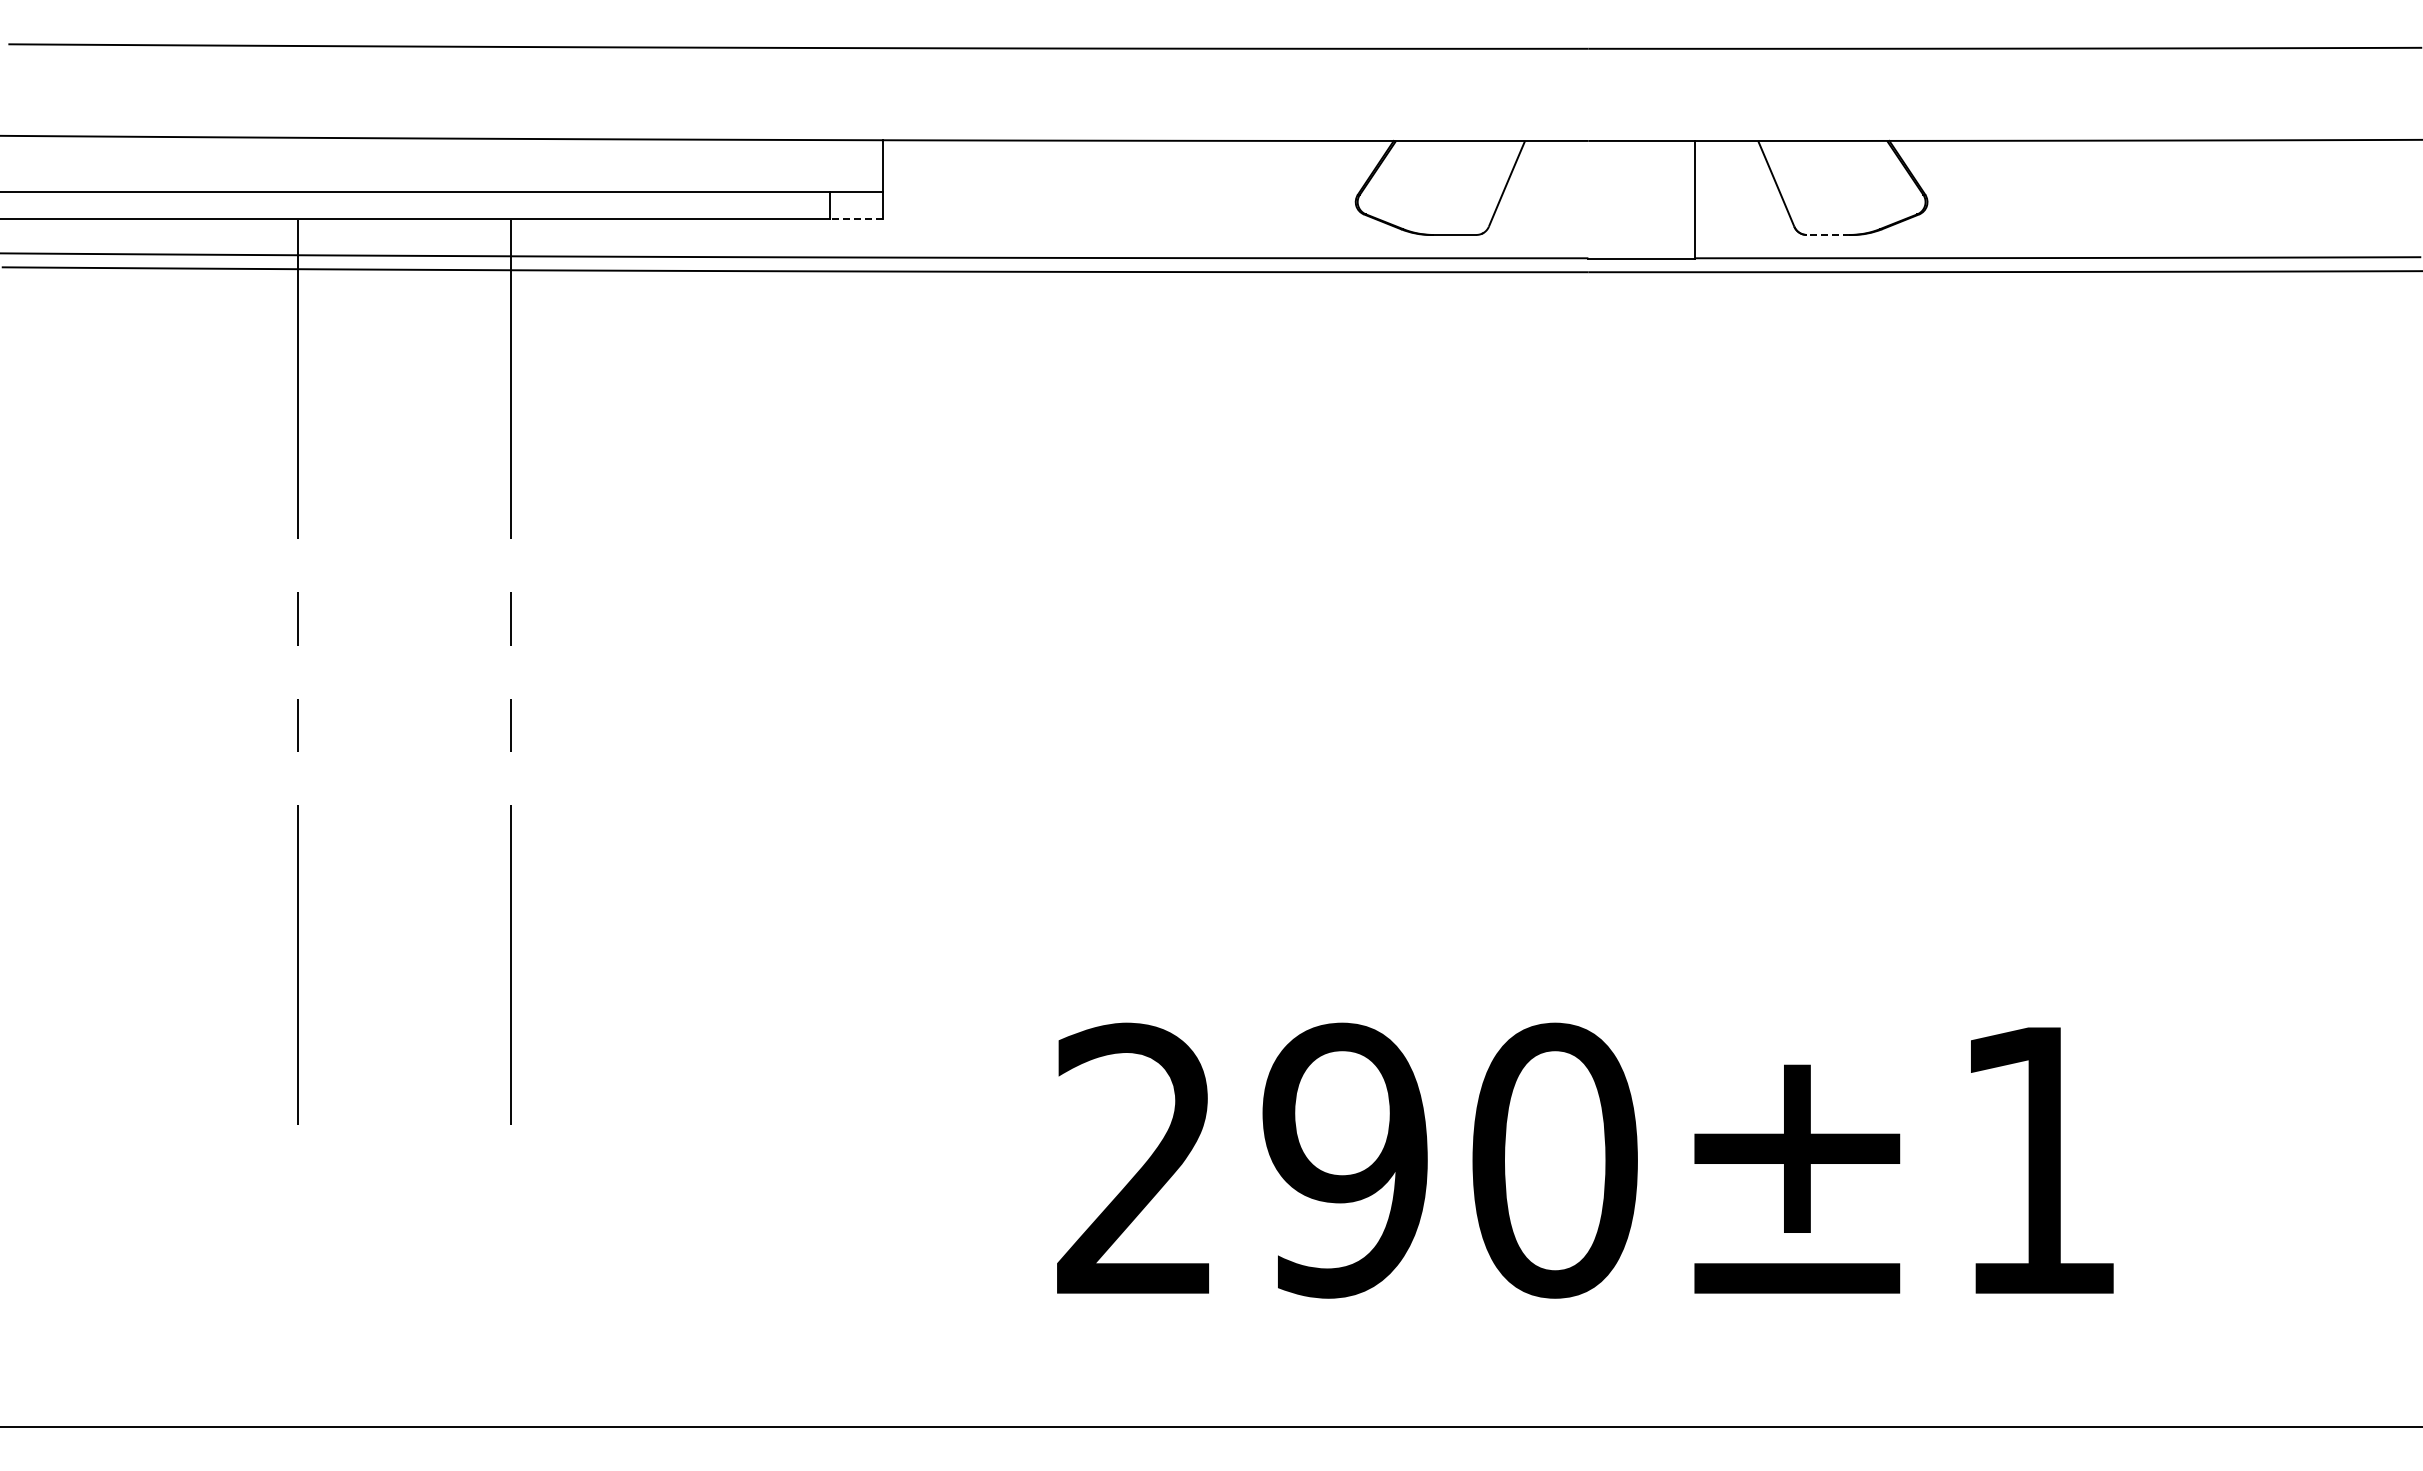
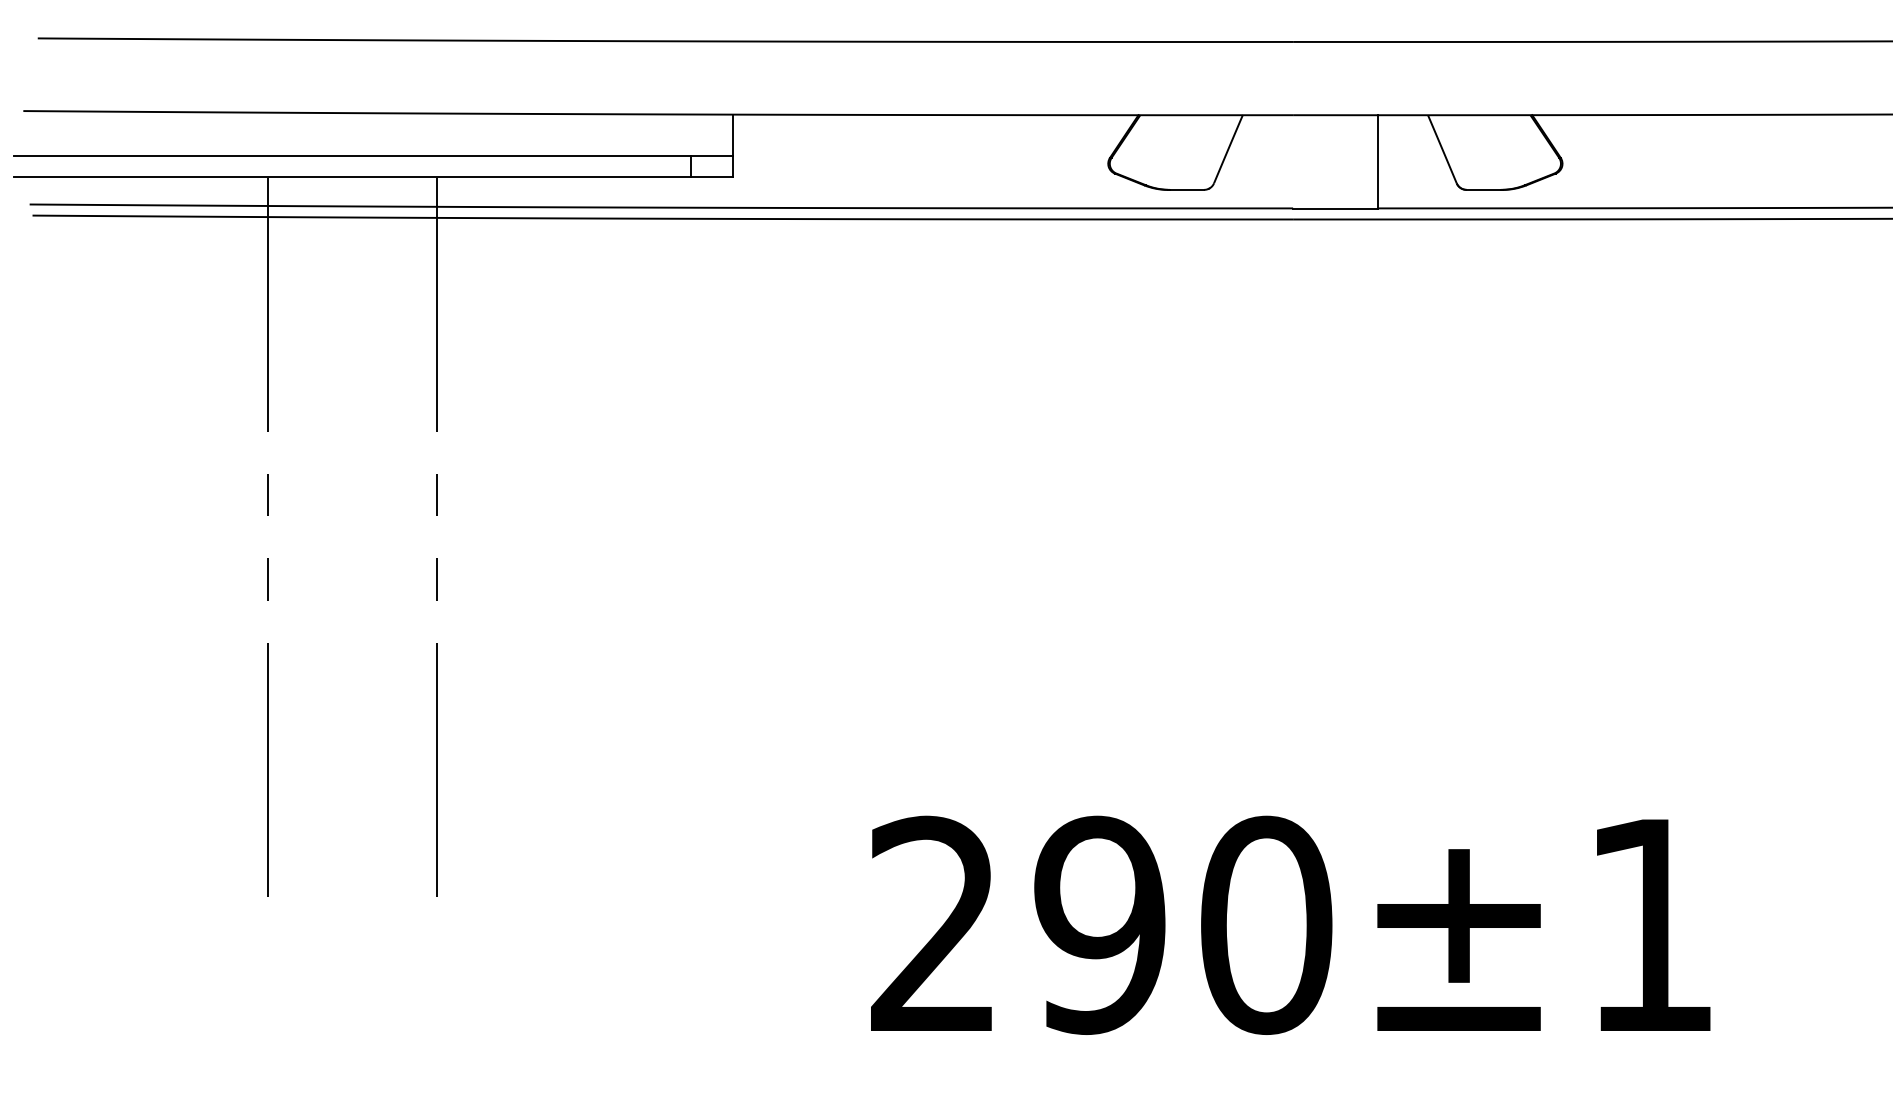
line: (856, 219) -> (711, 177), dashed -> solid
line: (1827, 234) -> (1483, 189), dashed -> solid

